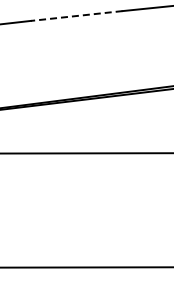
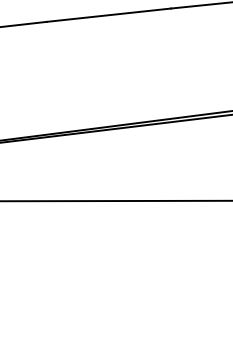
line: (76, 16) -> (108, 15), dashed -> solid

